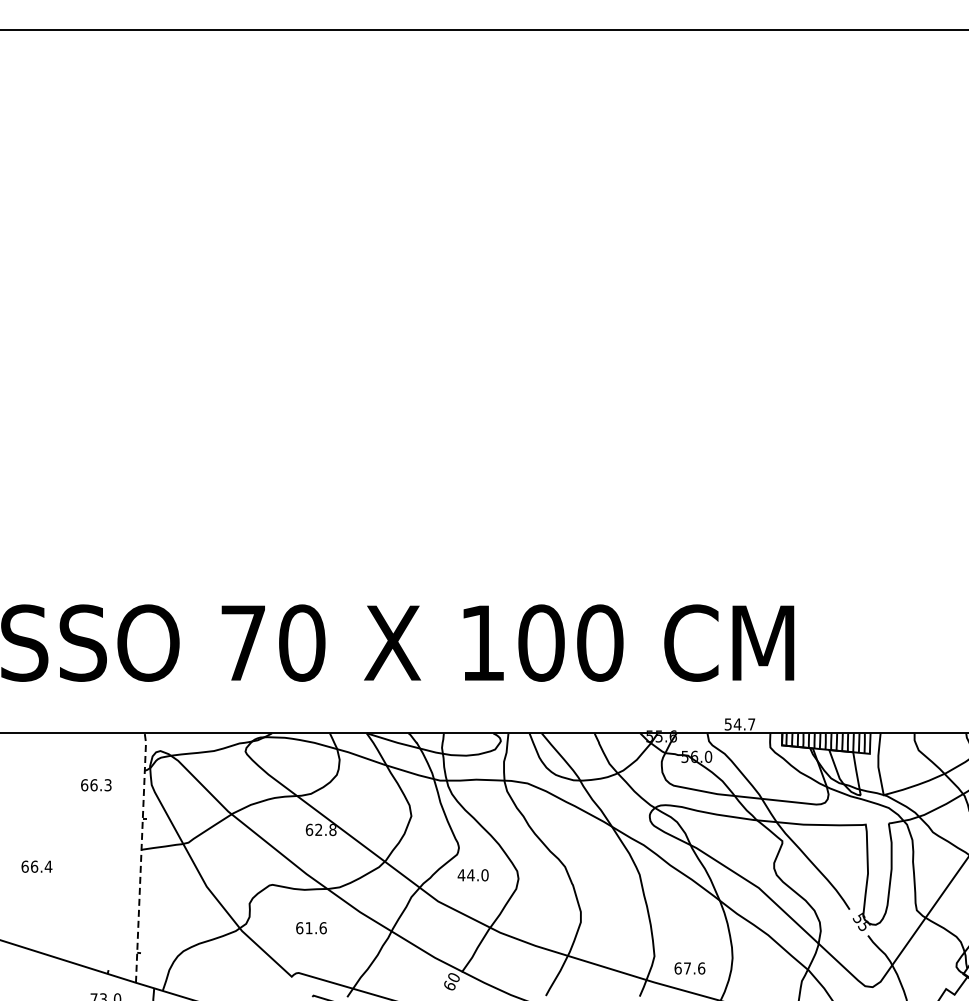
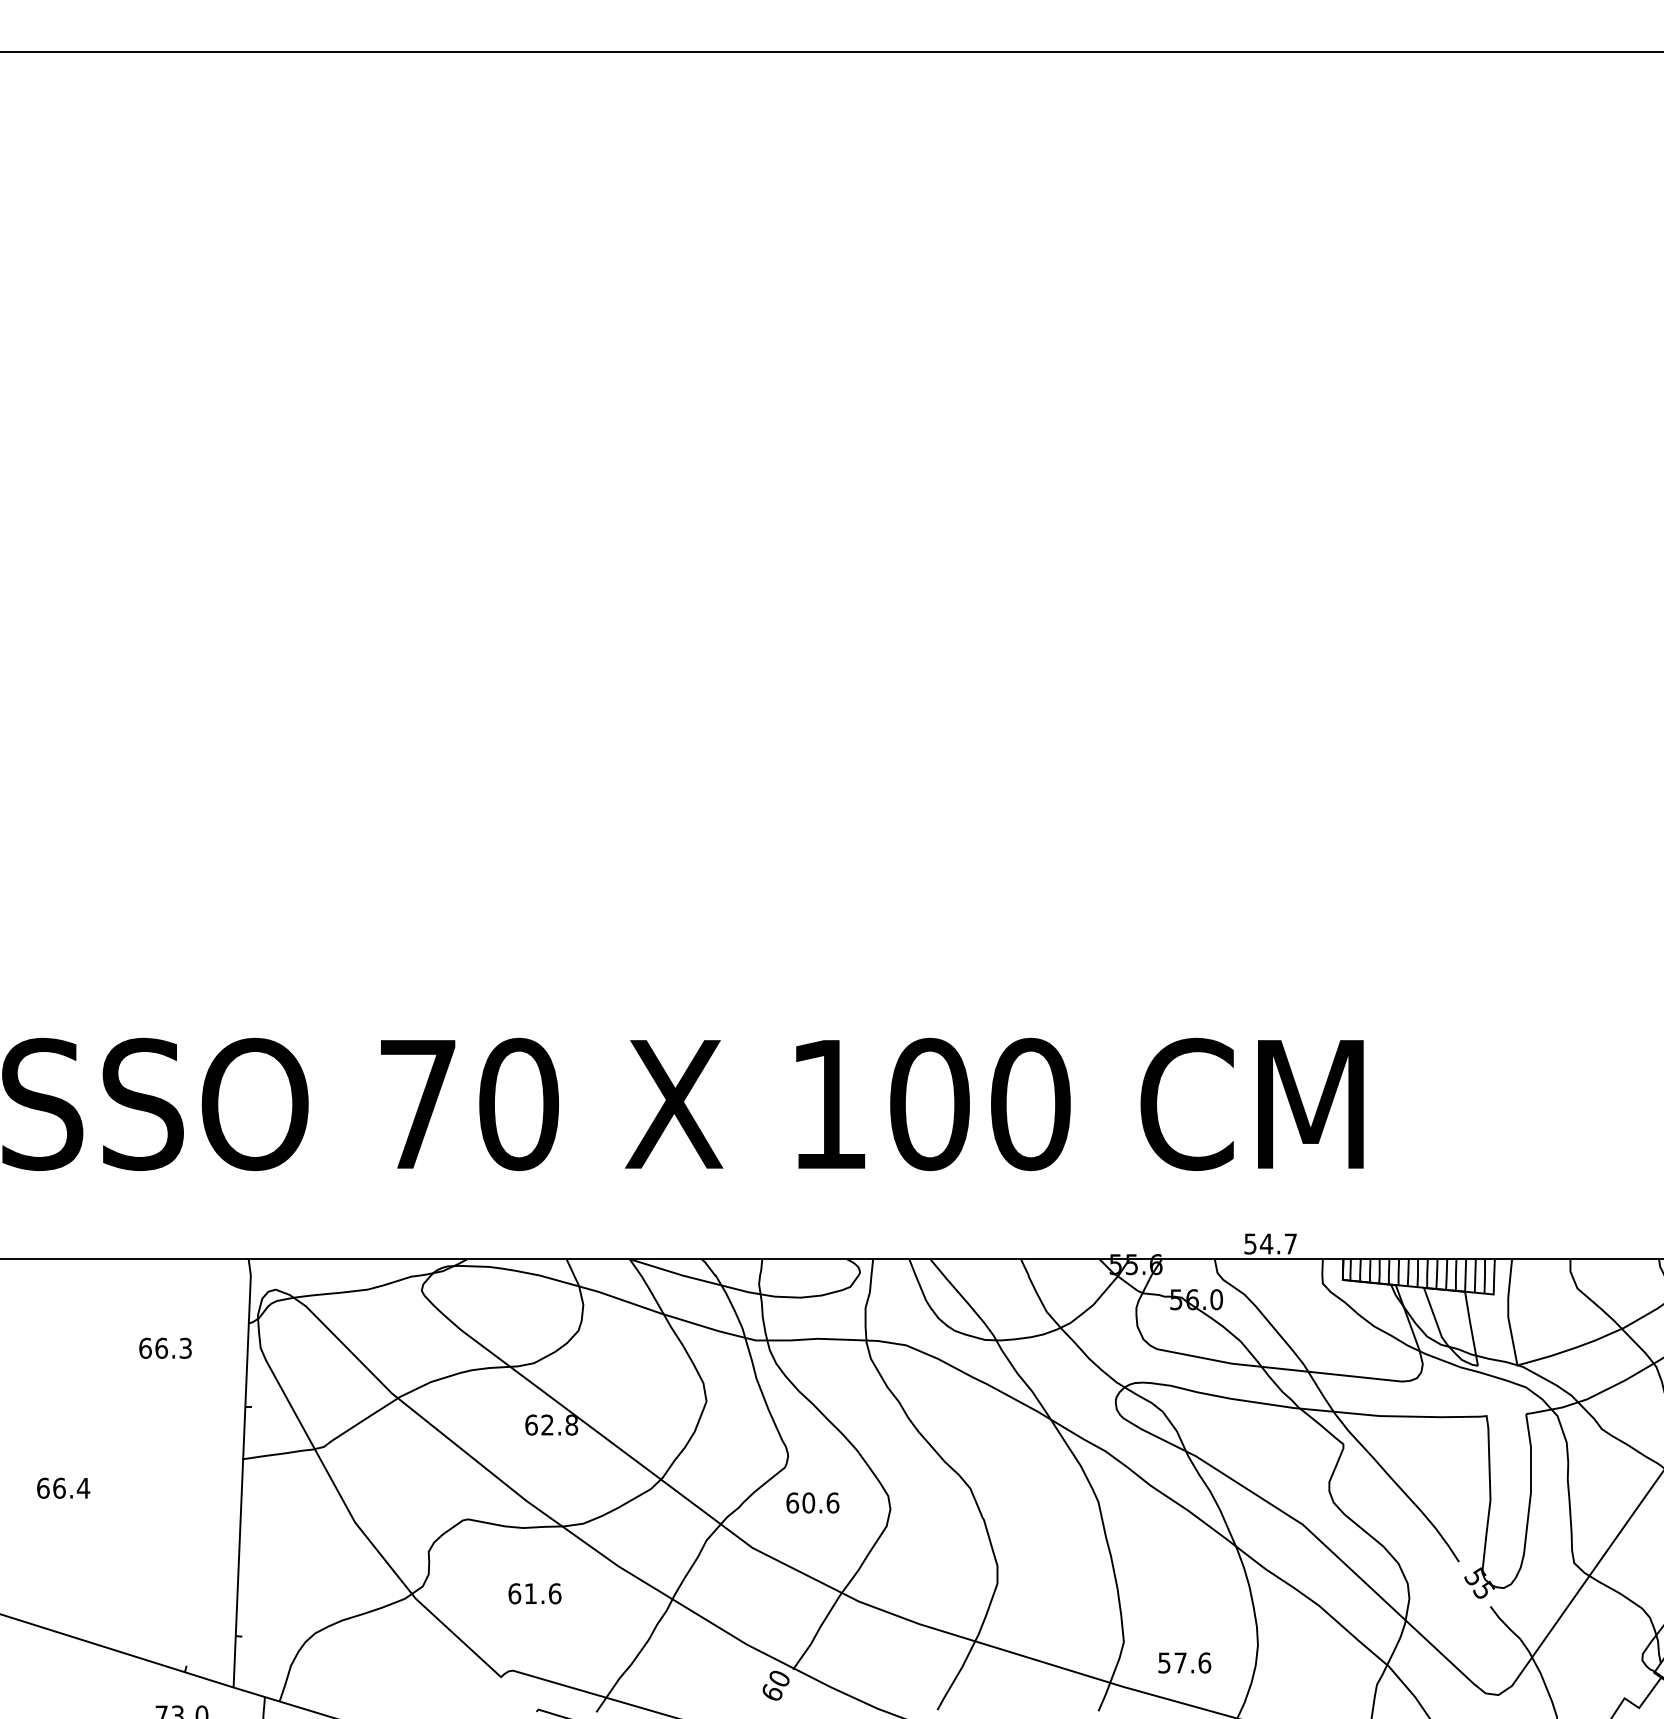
line: (141, 857) -> (243, 1472), dashed -> solid
text: (472, 875) -> (811, 1503), 44.0 -> 60.6
text: (677, 968) -> (1163, 1663), 67.6 -> 57.6

